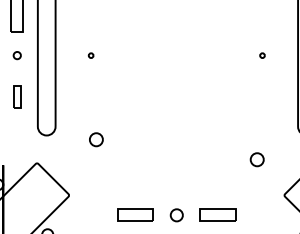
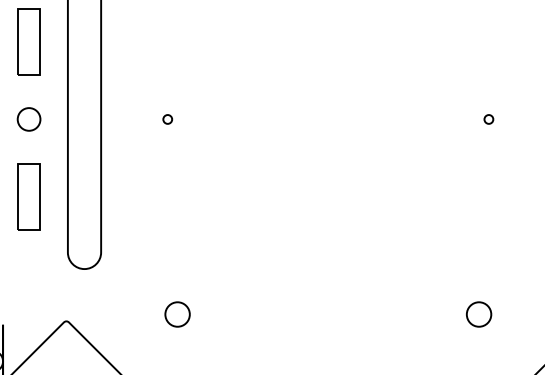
part: (17, 55) -> (29, 119), size x1.67
part: (16, 96) -> (27, 195), size x1.67
part: (96, 139) -> (177, 314), moved

